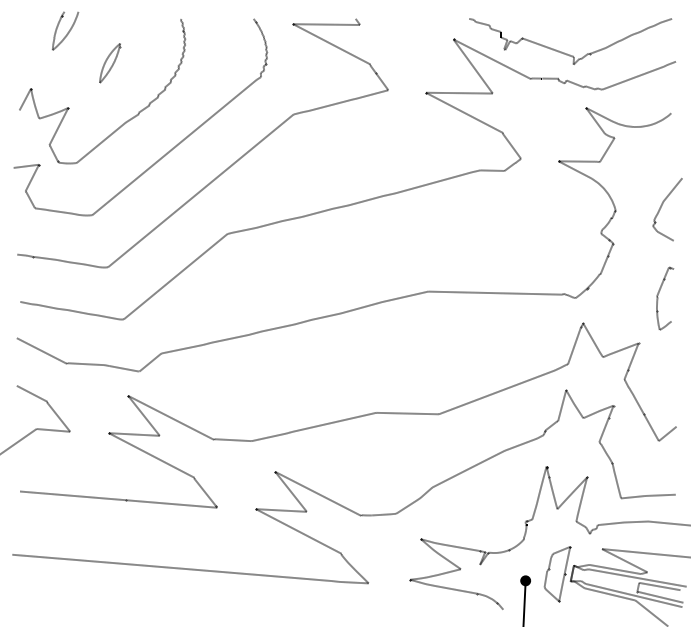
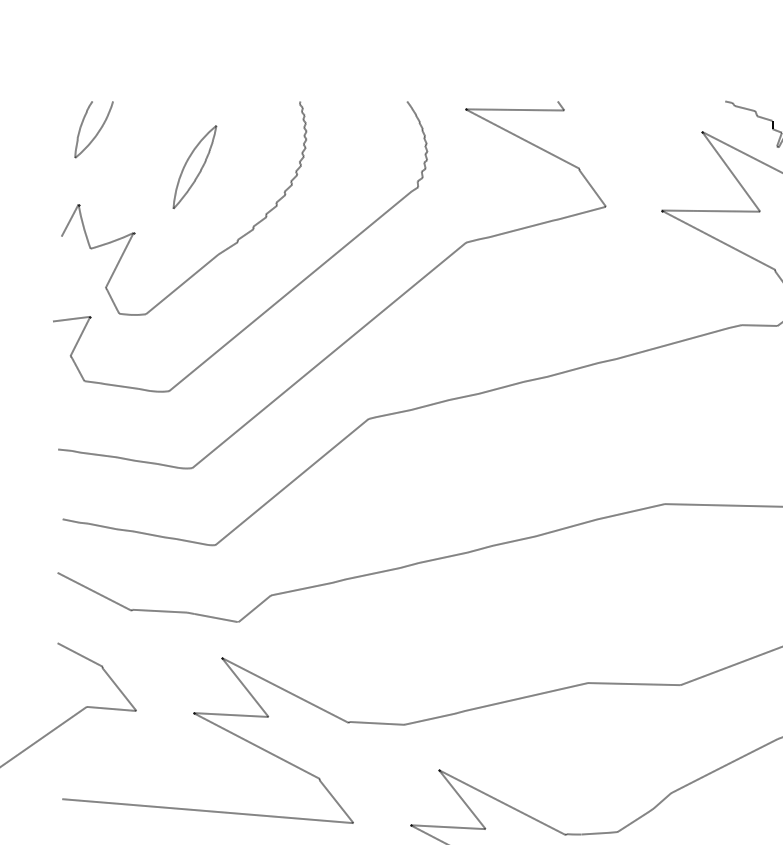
curve: (67, 32) -> (96, 131), moved
part: (110, 62) -> (195, 165), size x1.43

